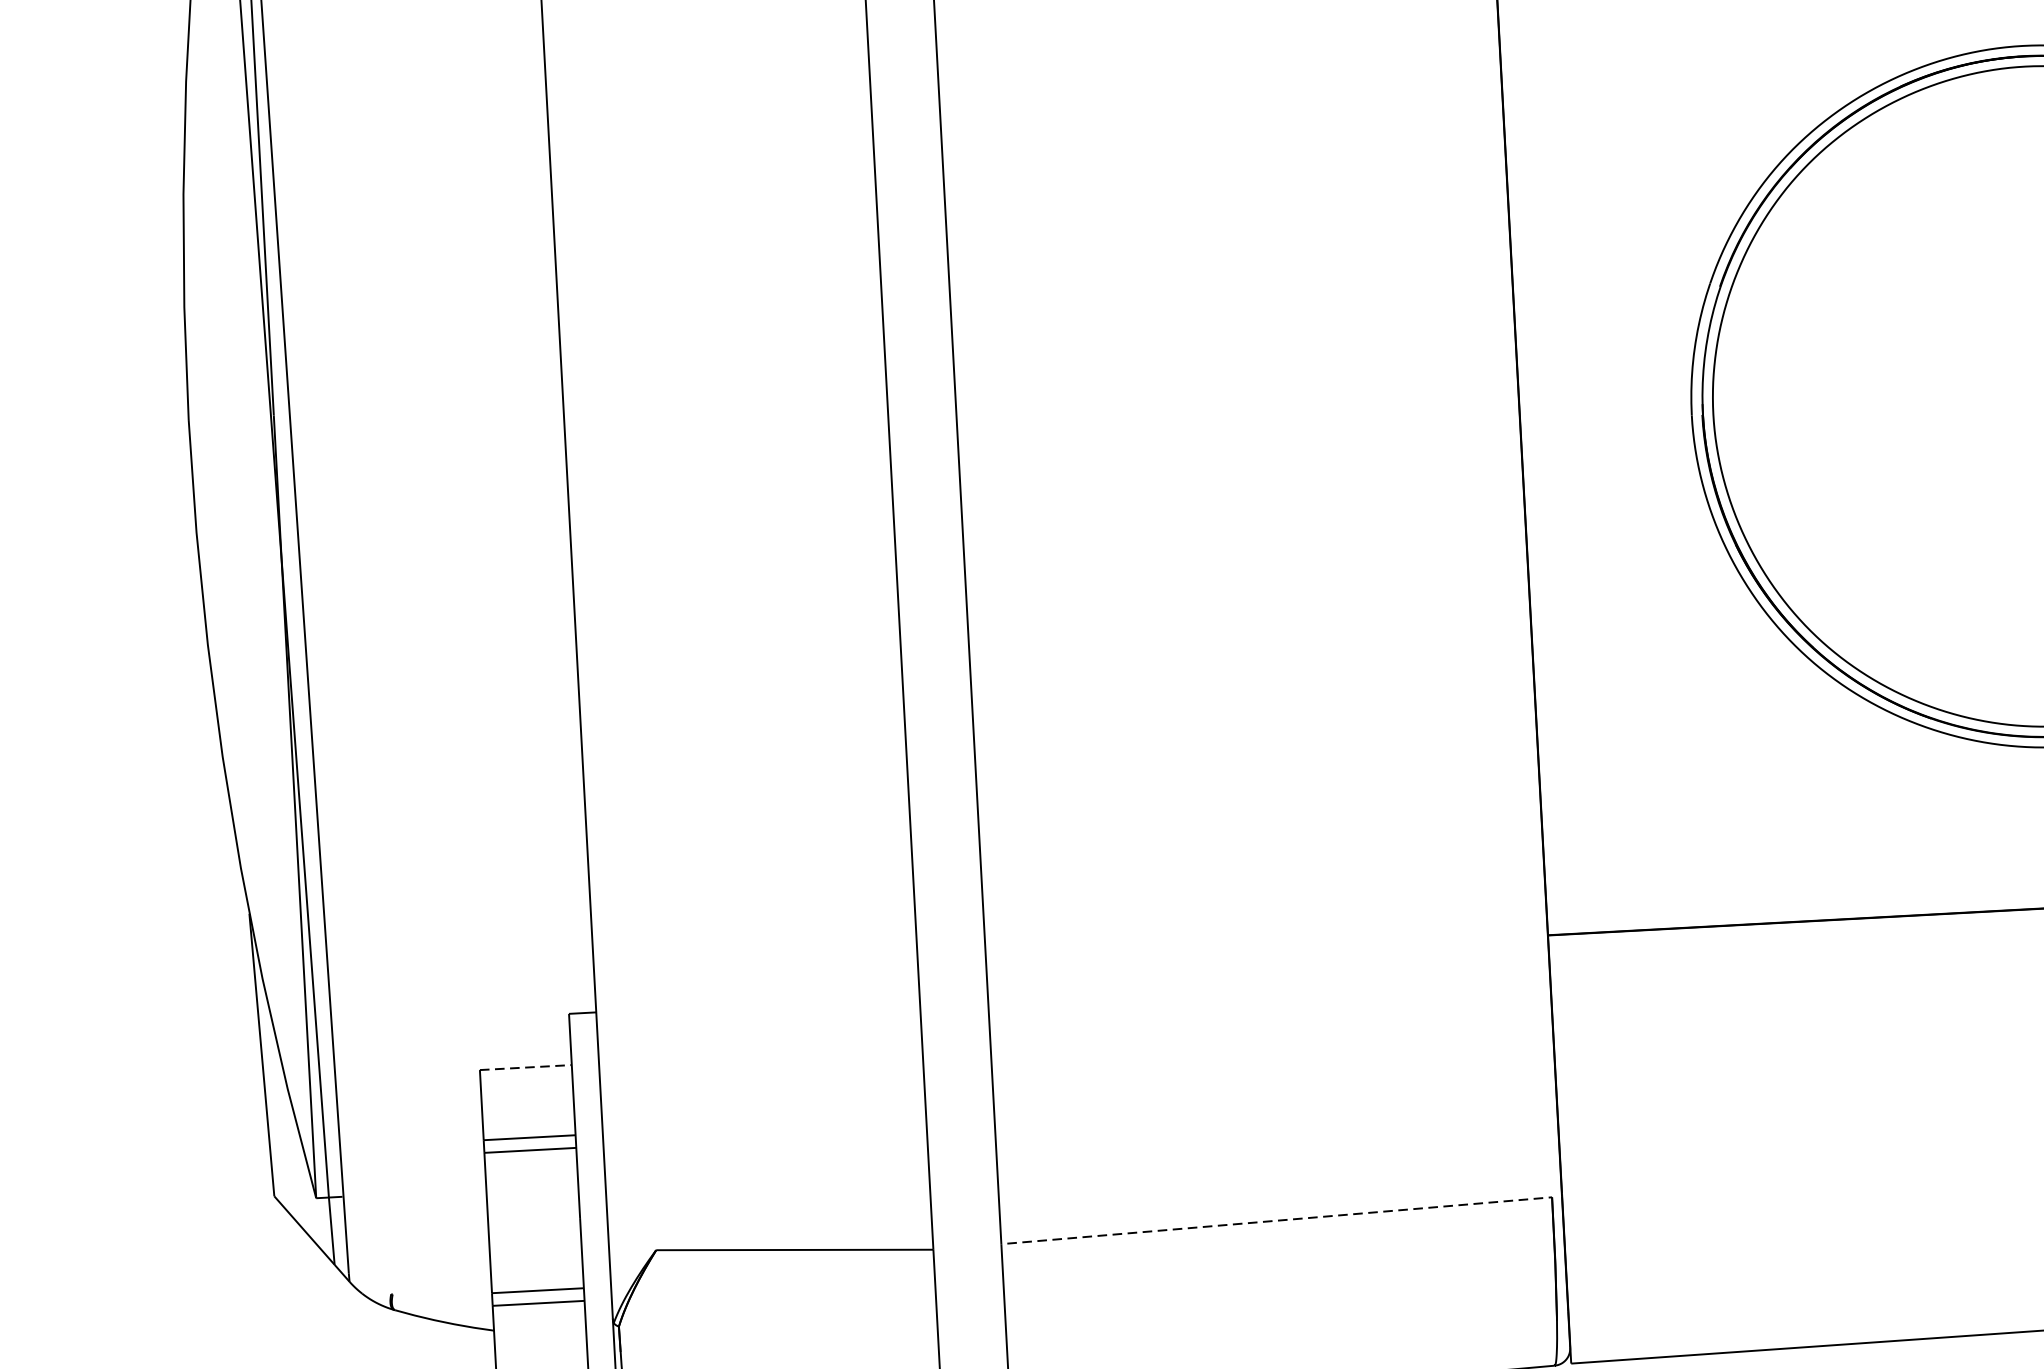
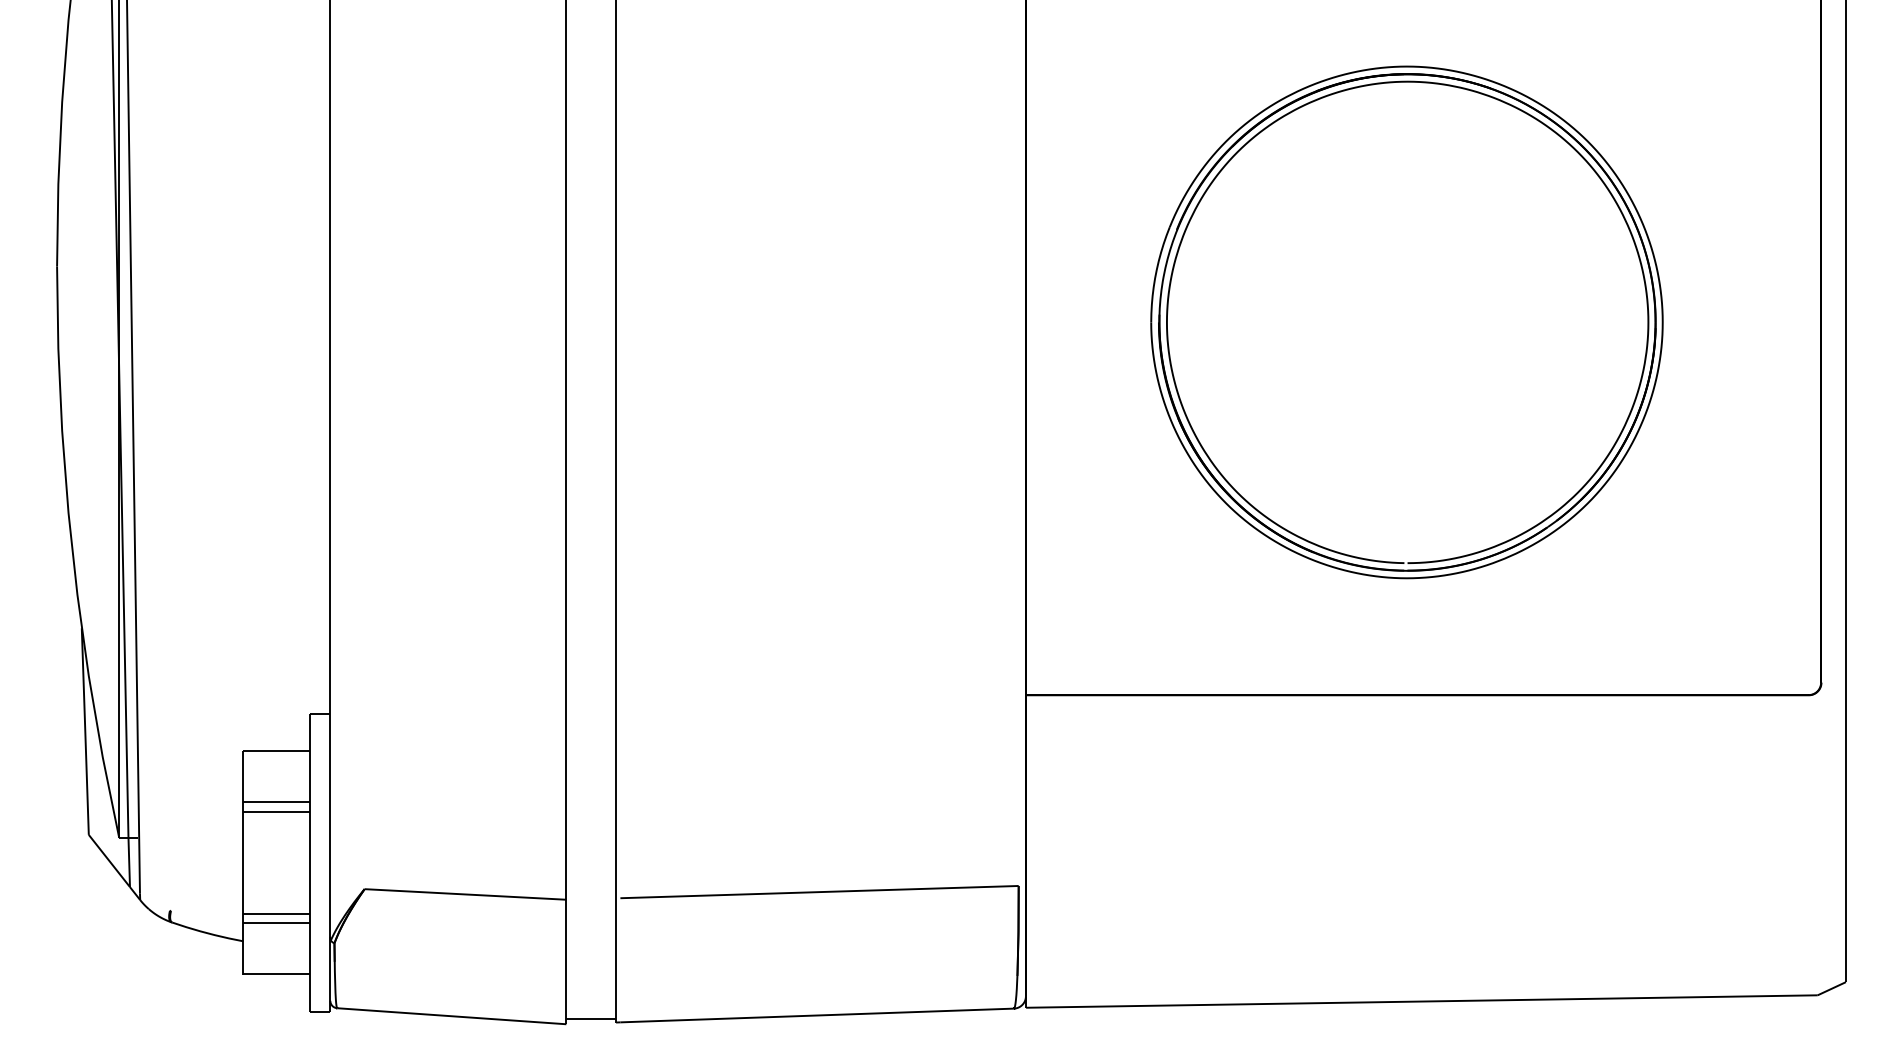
line: (525, 1068) -> (276, 751), dashed -> solid
line: (1281, 1220) -> (820, 892), dashed -> solid

